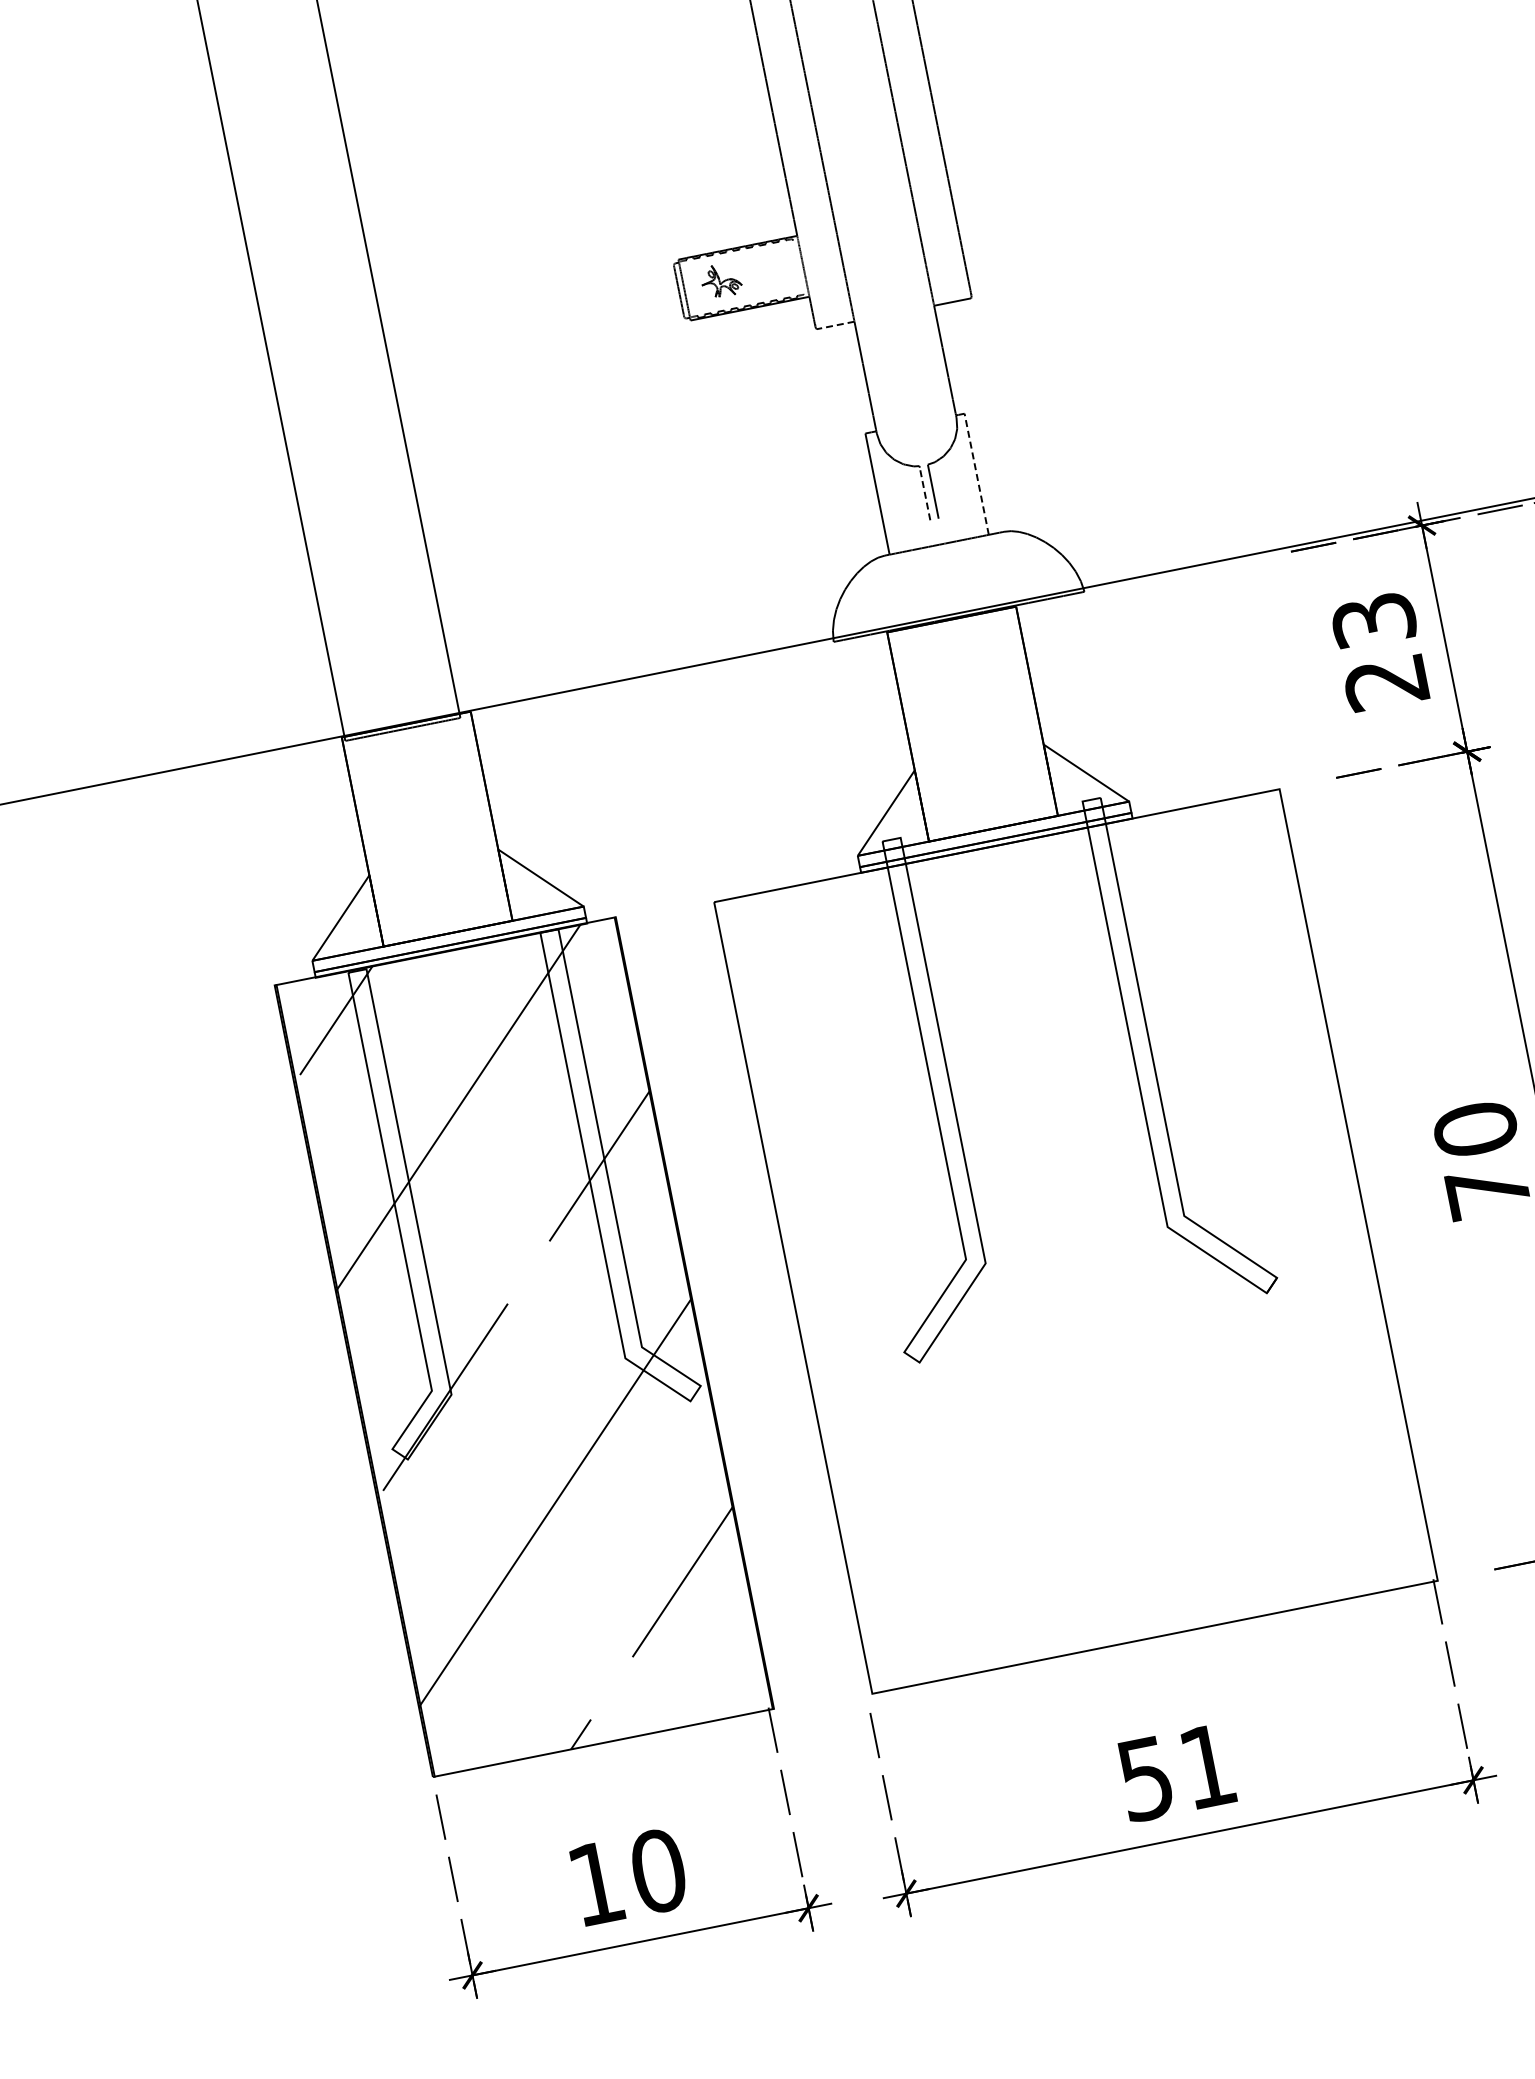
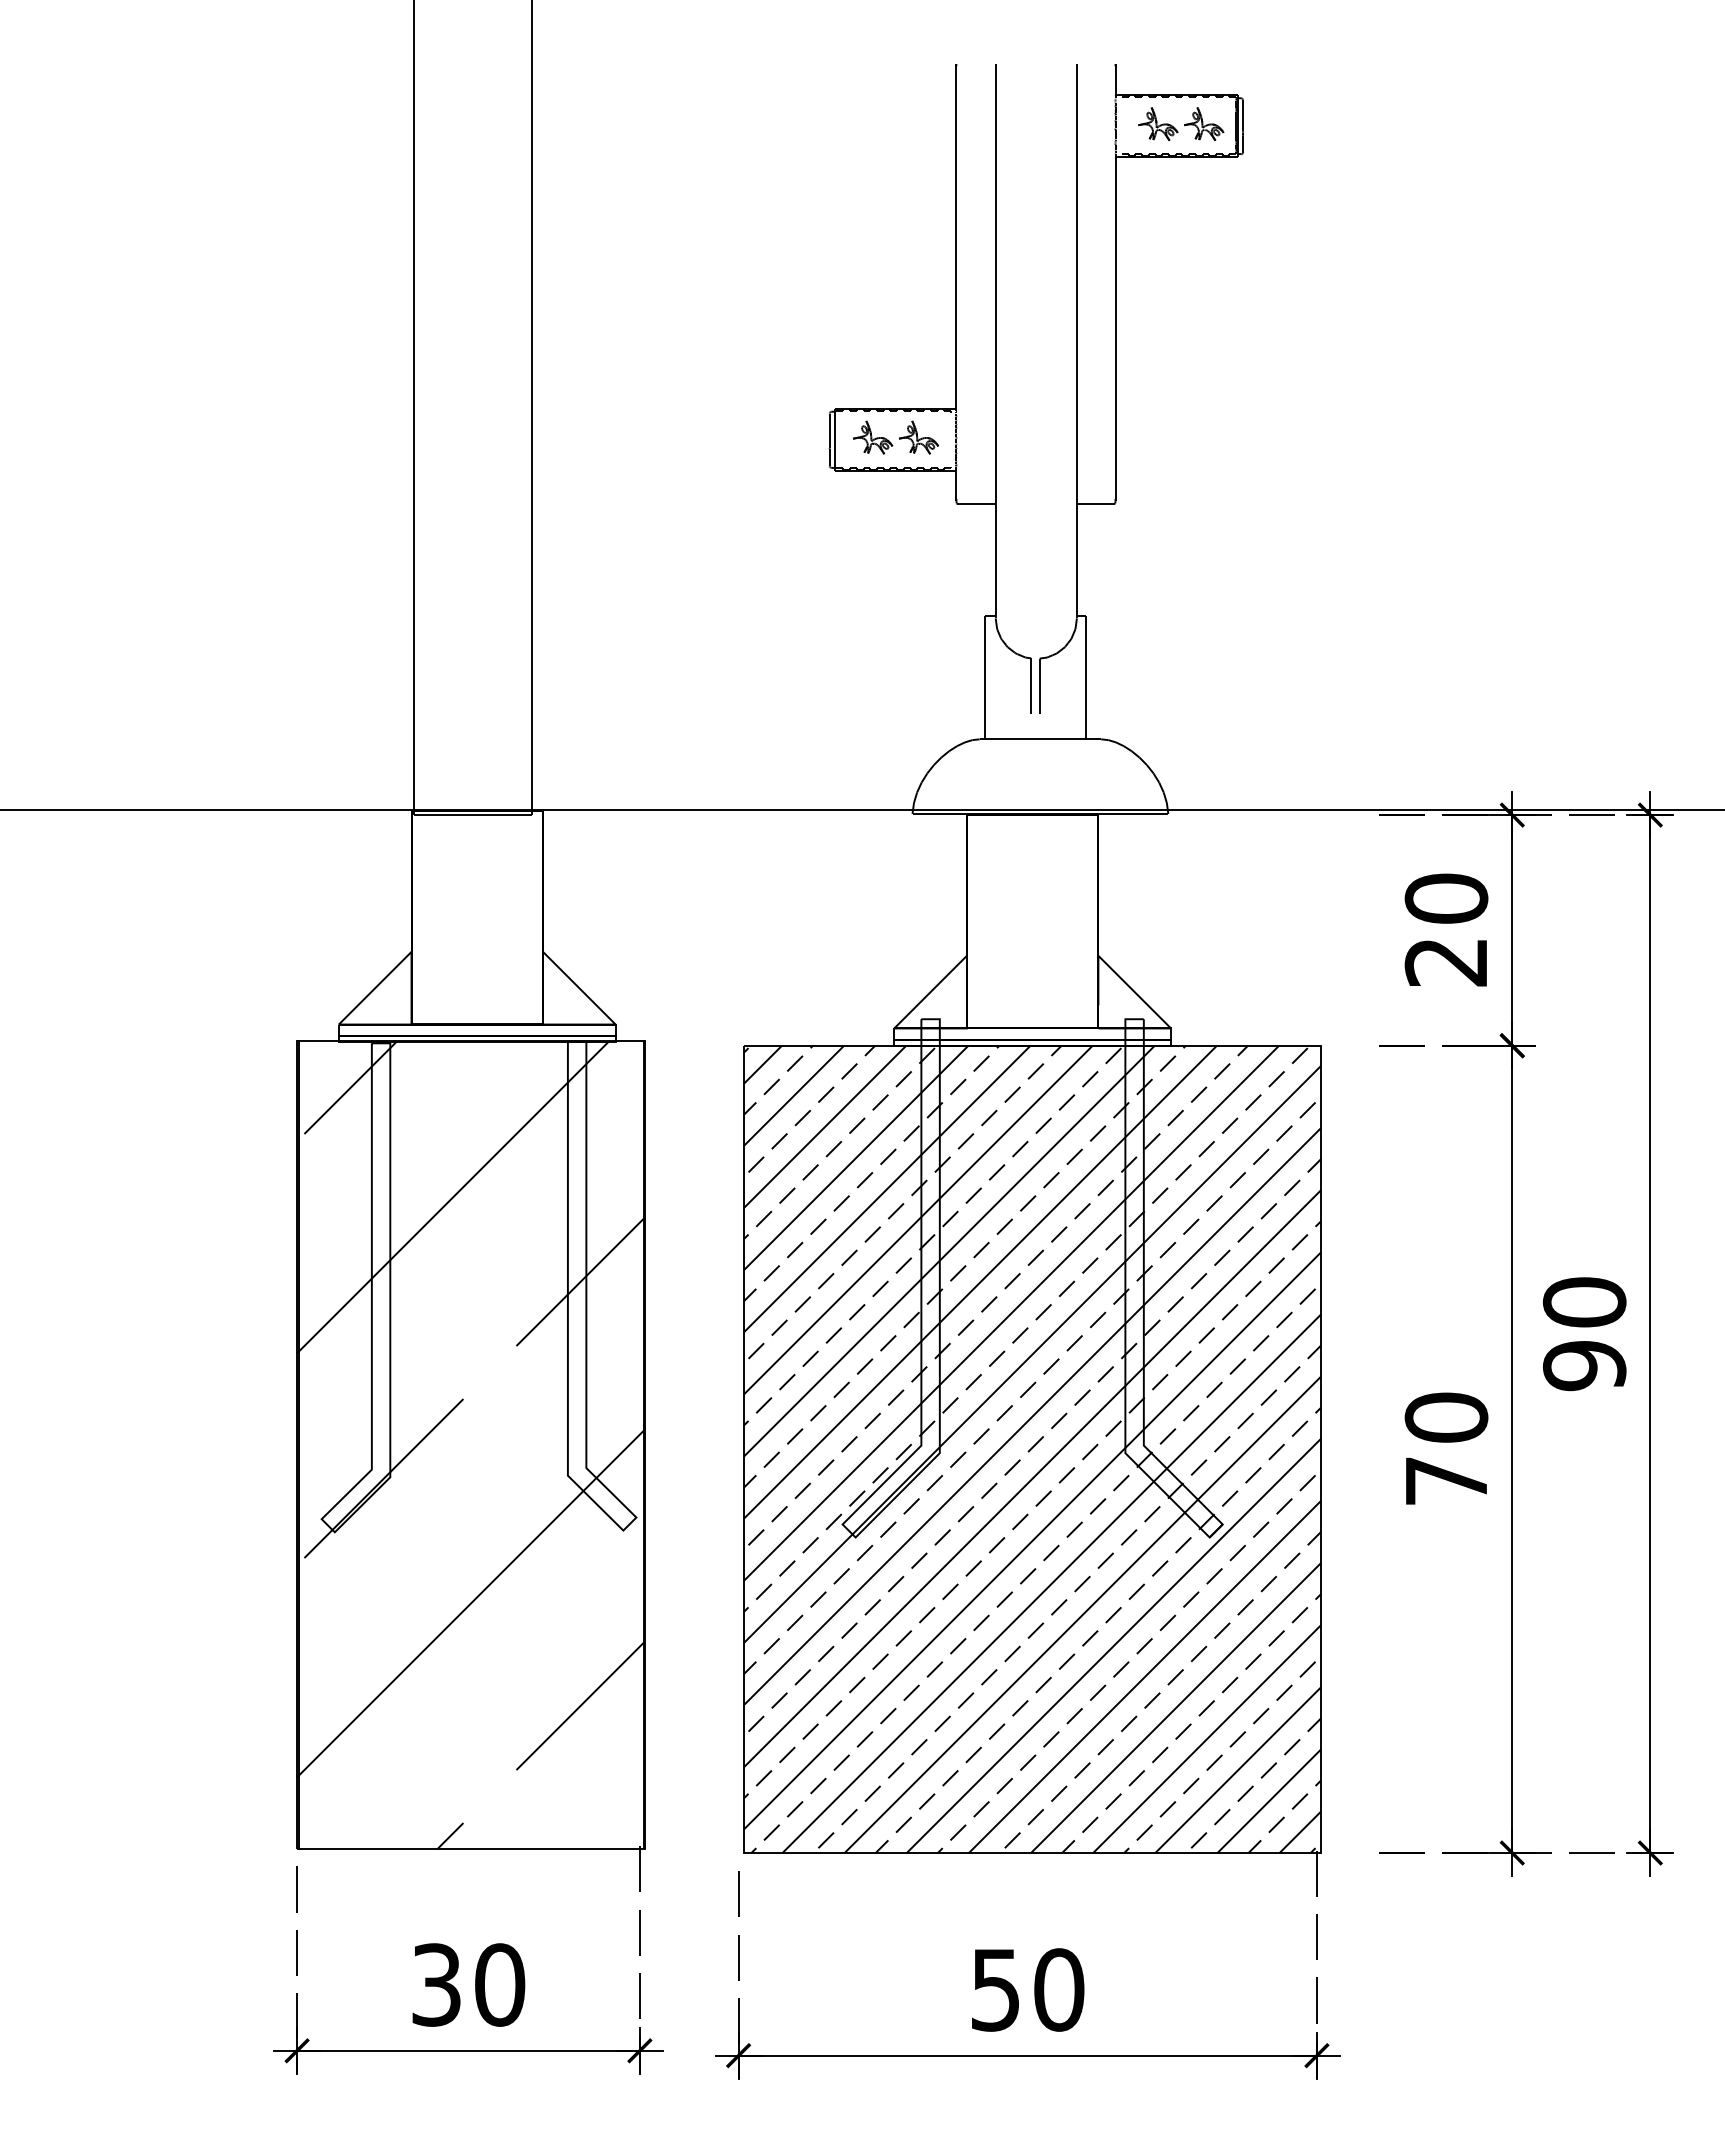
part: (765, 271) -> (918, 437), added
line: (835, 324) -> (976, 503), dashed -> solid
line: (976, 474) -> (1085, 677), dashed -> solid
line: (925, 493) -> (1031, 686), dashed -> solid
text: (1373, 620) -> (1446, 898), 23 -> 20
hatch: (1075, 1241) -> (1032, 1449), added
text: (1208, 1765) -> (1059, 1989), 51 -> 50
text: (596, 1883) -> (436, 1984), 10 -> 30

